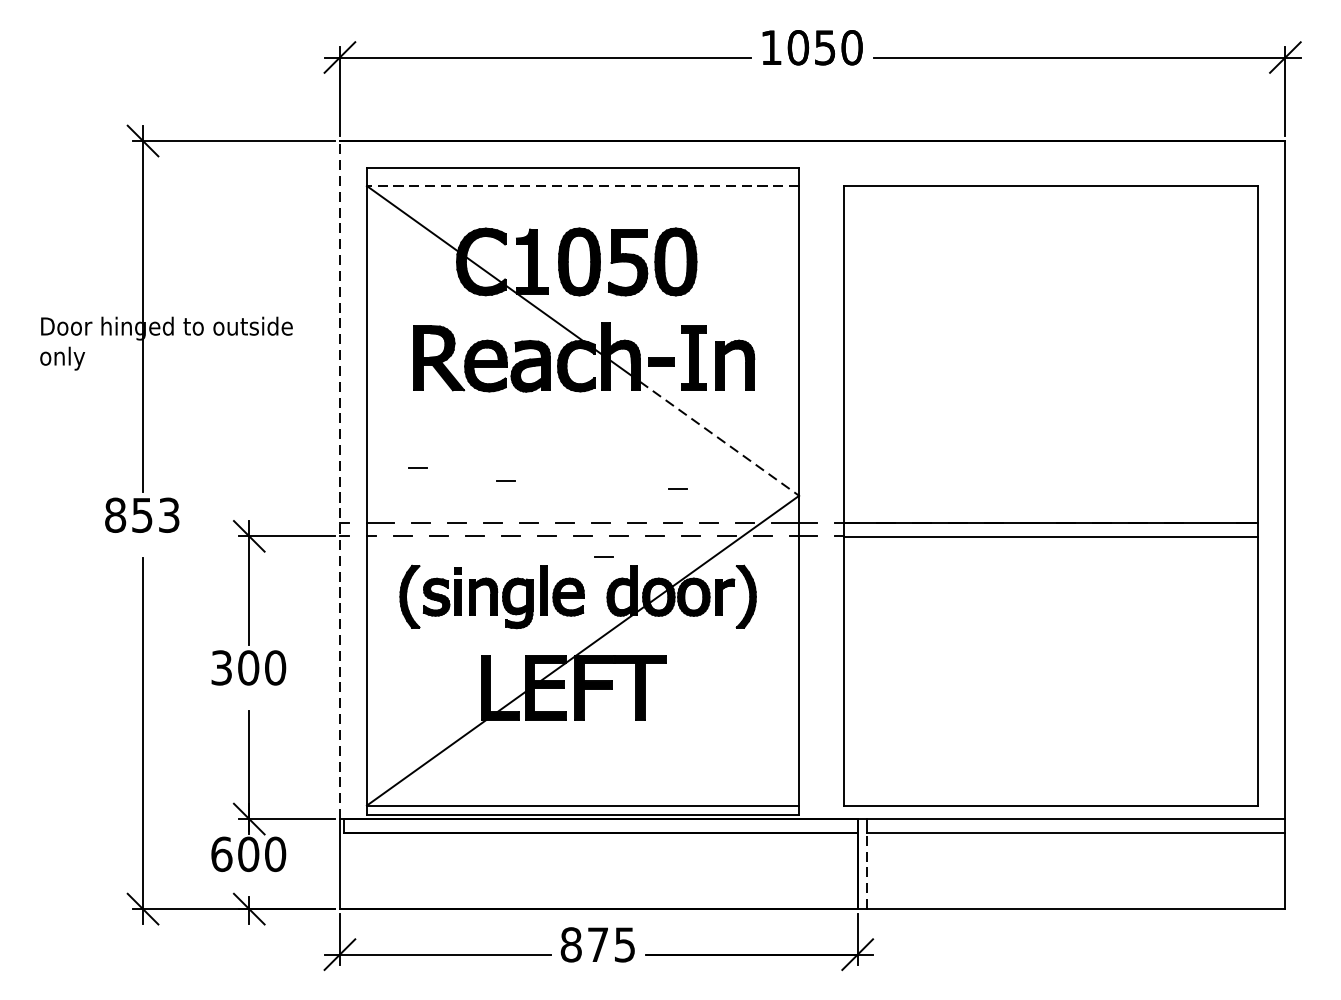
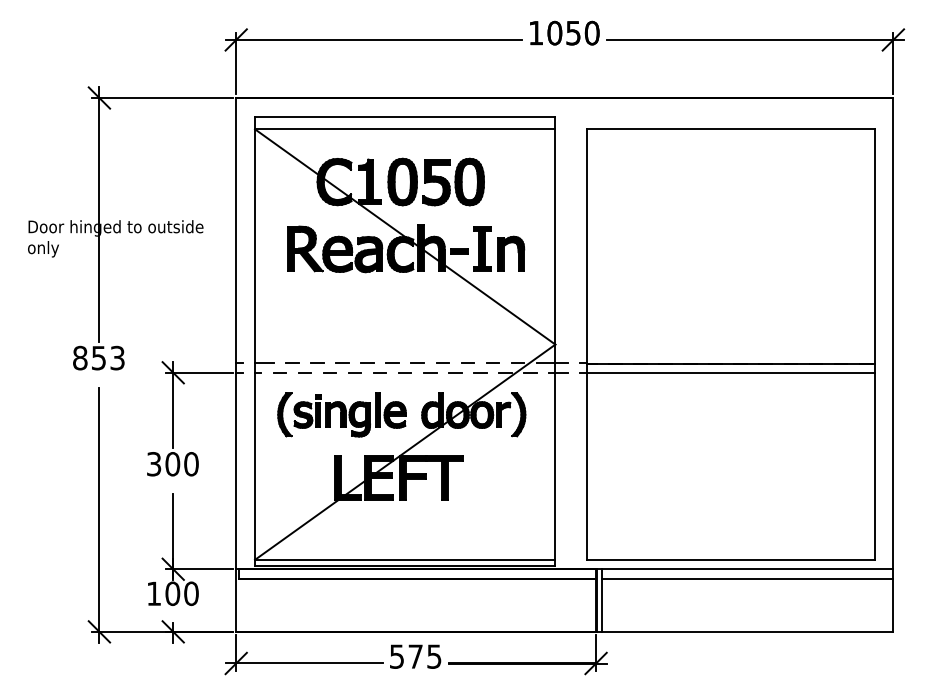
line: (582, 186) -> (404, 129), dashed -> solid
line: (720, 439) -> (500, 305), dashed -> solid
line: (417, 466) -> (290, 324), removed
line: (340, 479) -> (236, 333), dashed -> solid
line: (505, 479) -> (351, 333), removed
line: (678, 488) -> (471, 339), removed
line: (603, 556) -> (419, 386), removed
text: (222, 853) -> (154, 593), 600 -> 100
line: (866, 871) -> (602, 605), dashed -> solid
text: (570, 944) -> (396, 656), 875 -> 575

